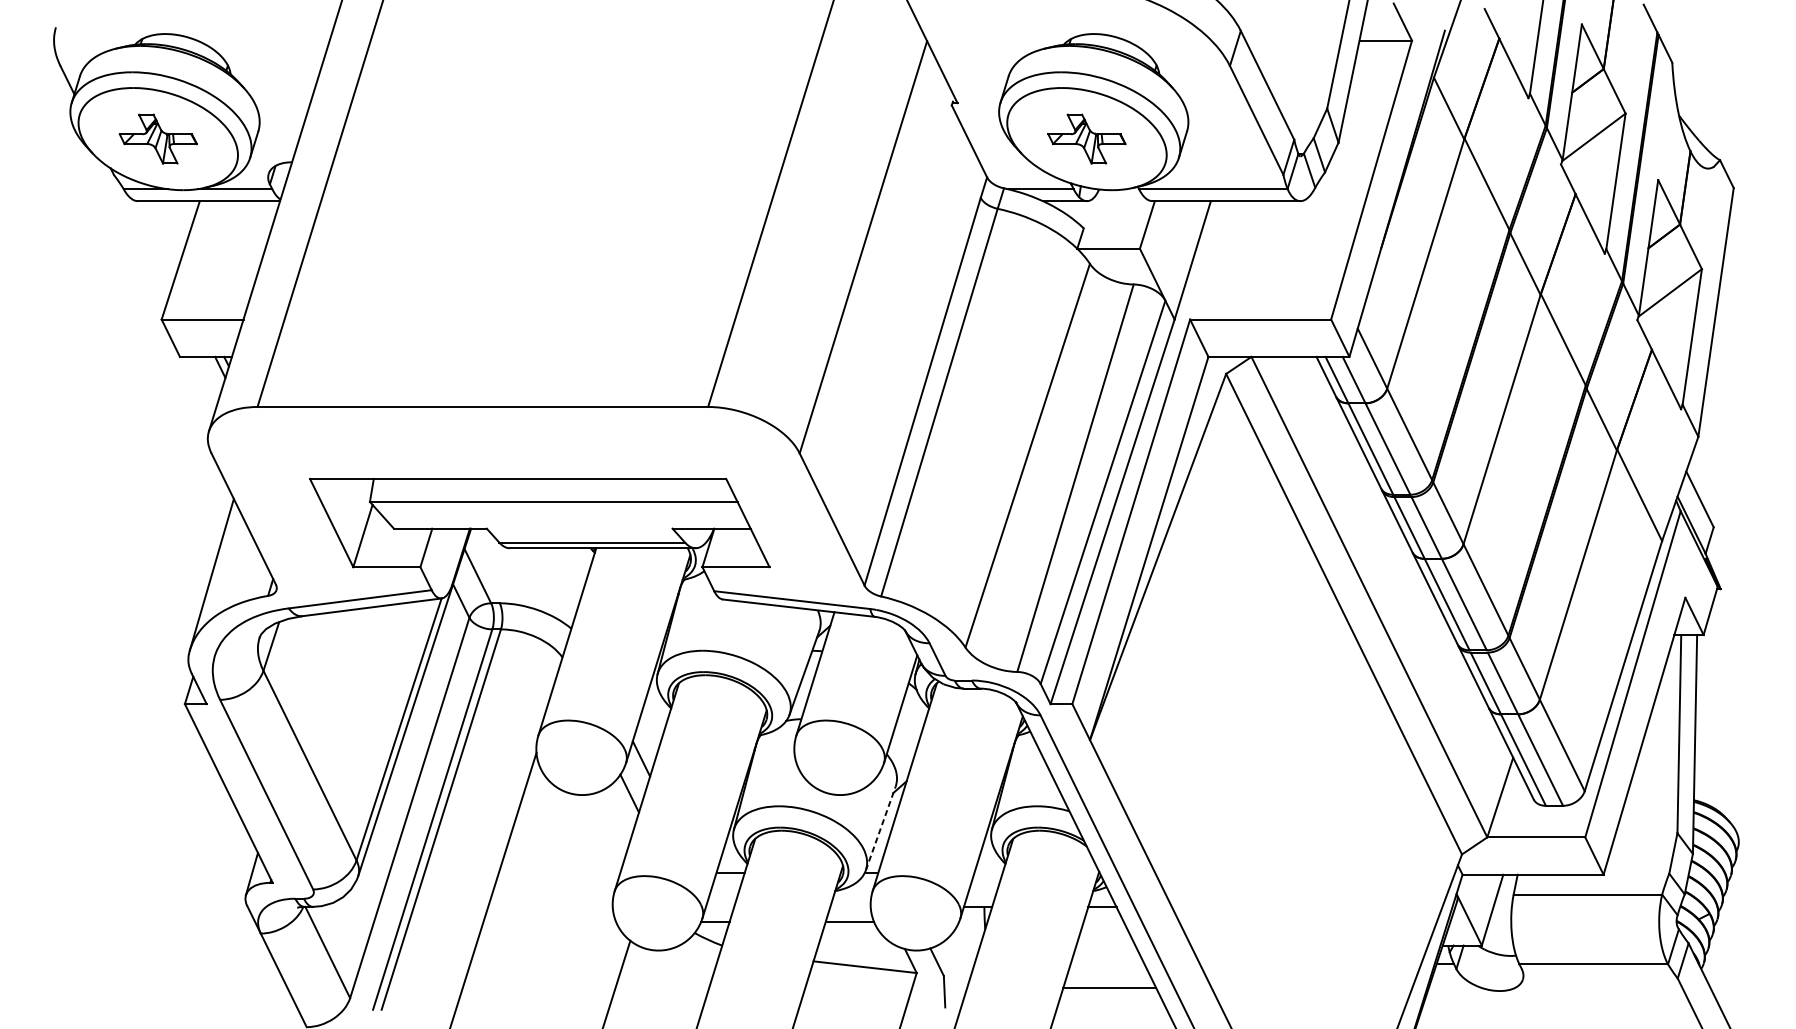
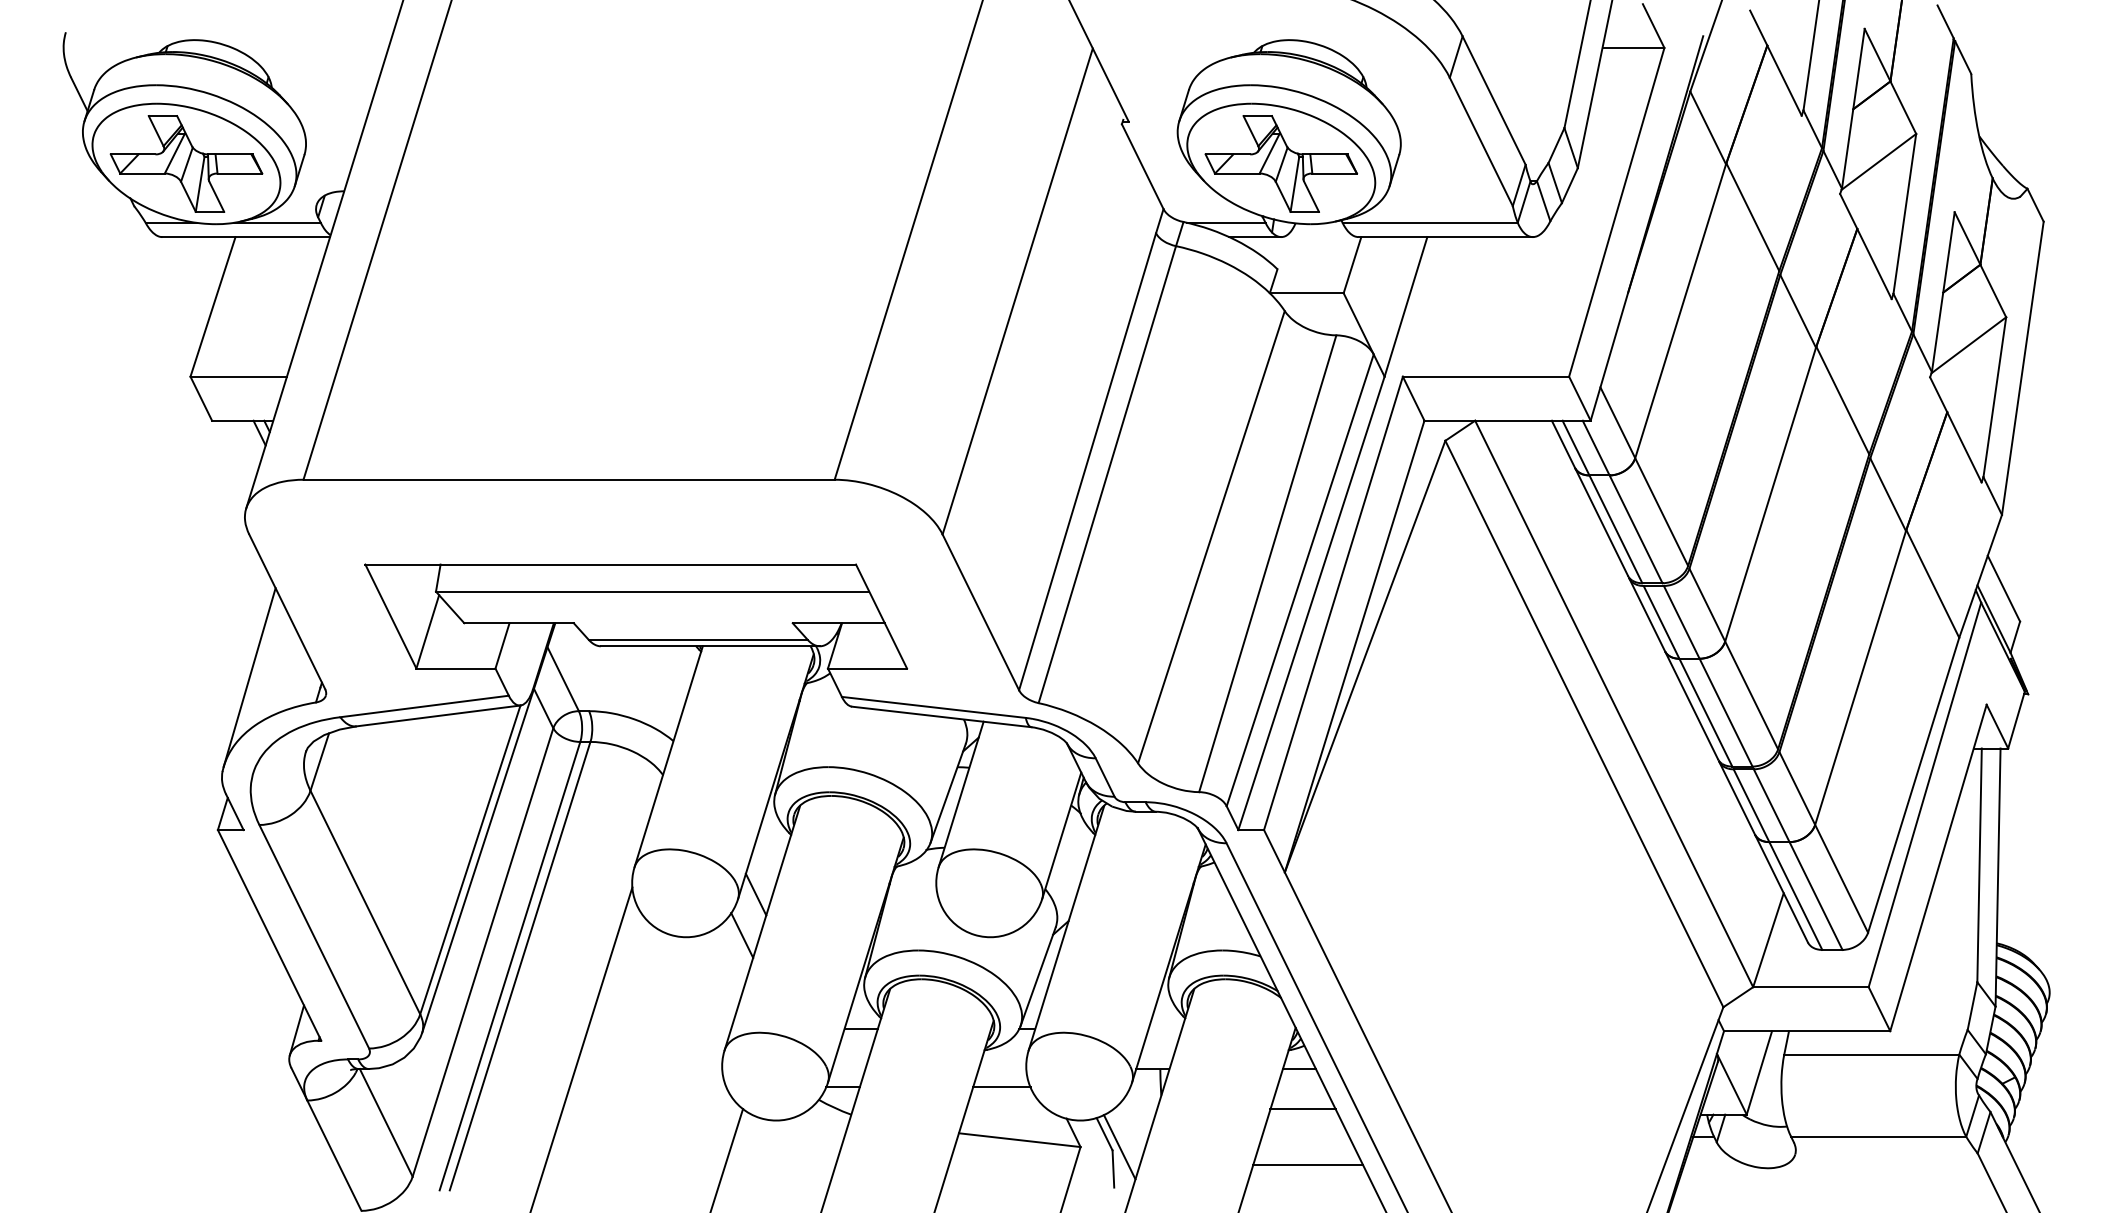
part: (158, 138) -> (186, 163), size x1.67
part: (1086, 138) -> (1280, 163), size x1.67
line: (881, 828) -> (1038, 976), dashed -> solid
line: (1104, 941) -> (1302, 1109), added
line: (949, 973) -> (1119, 1147), added

